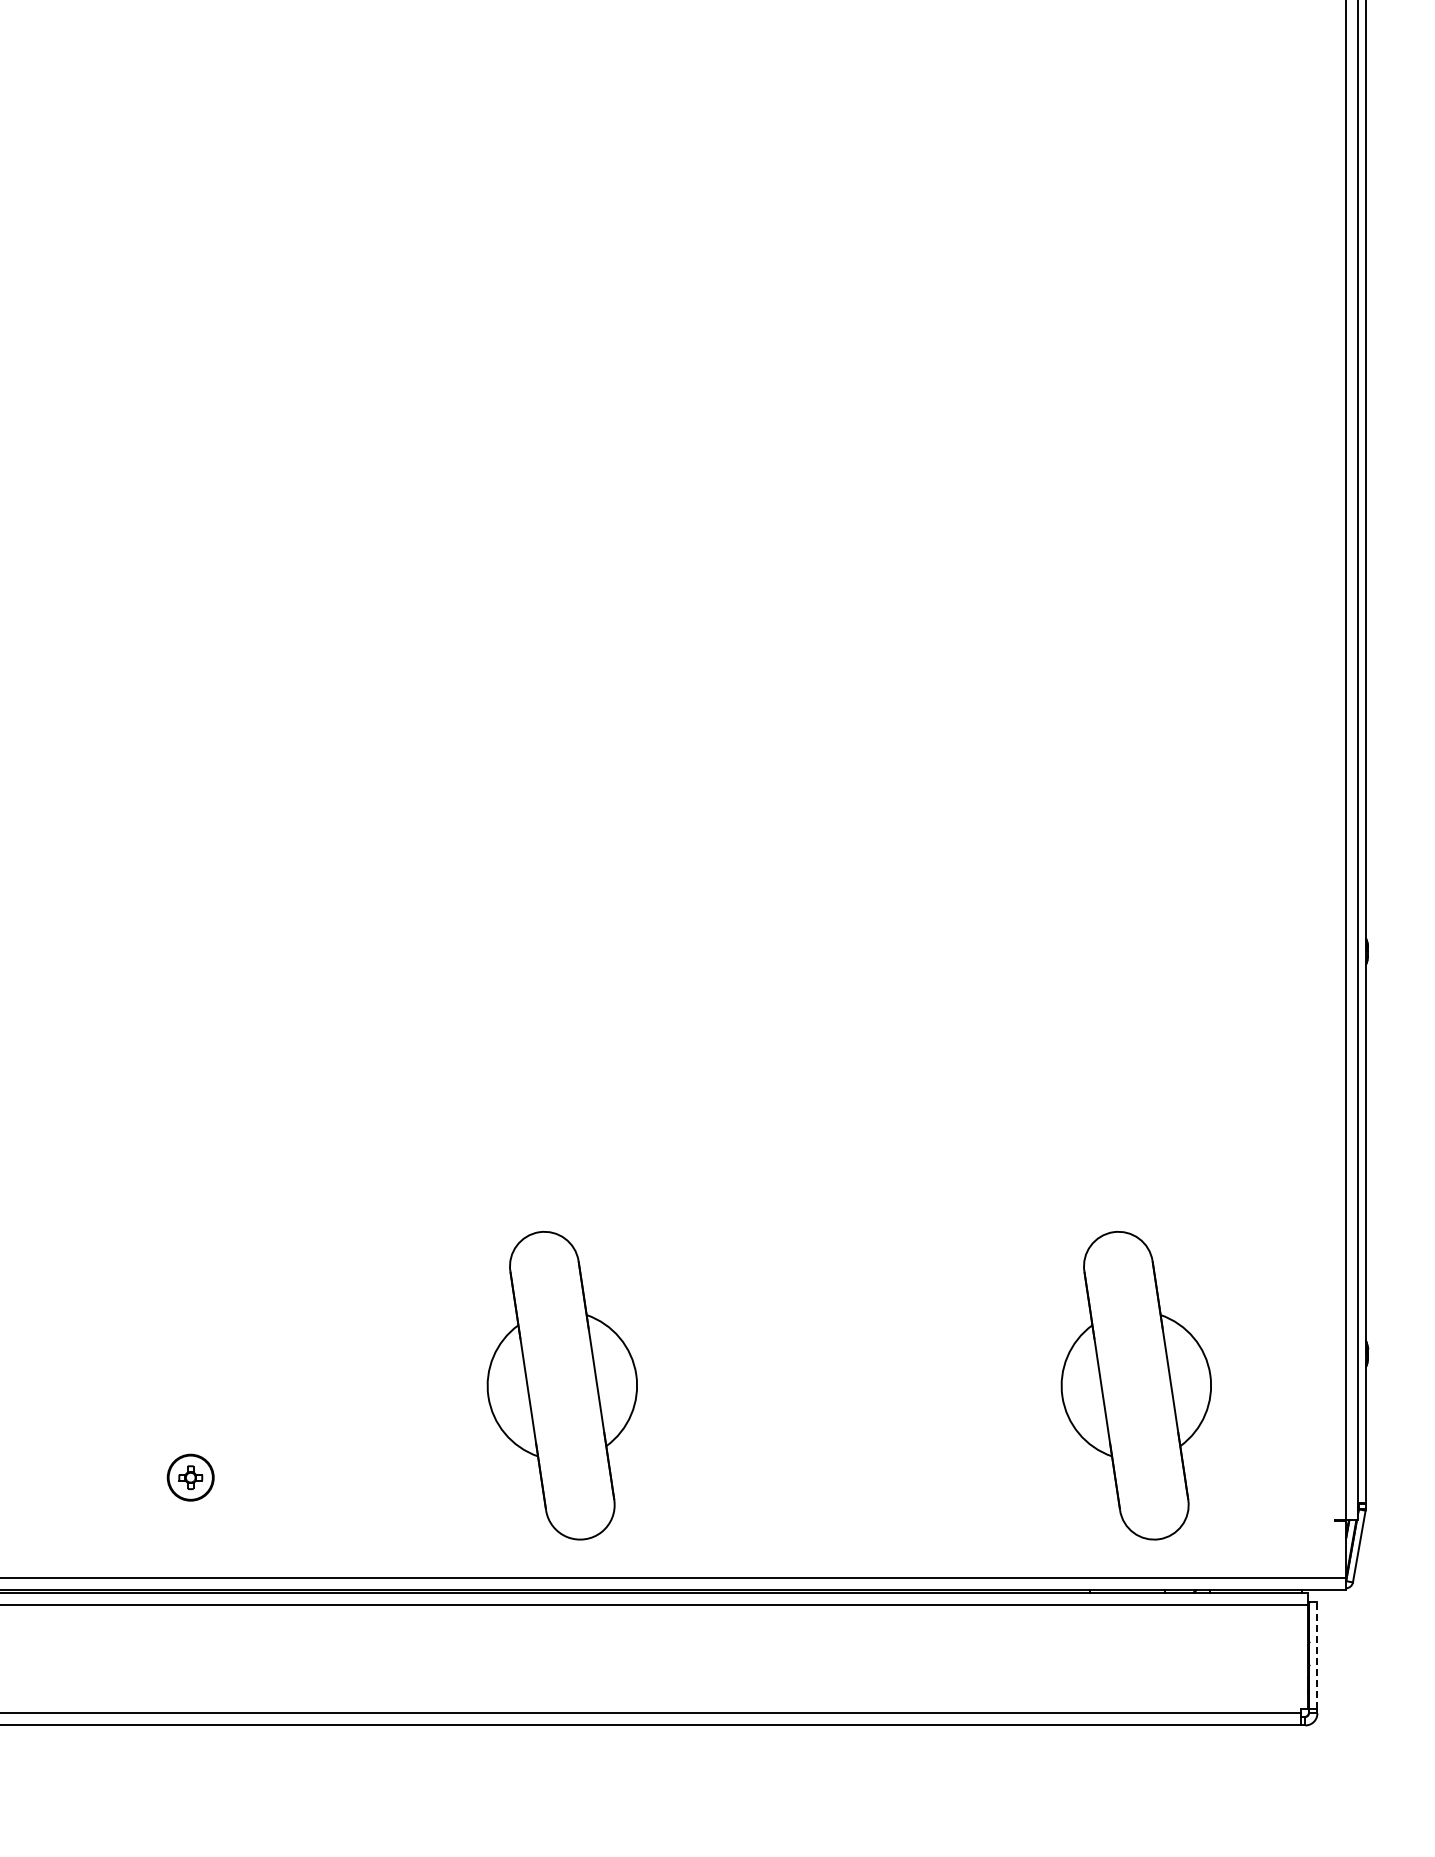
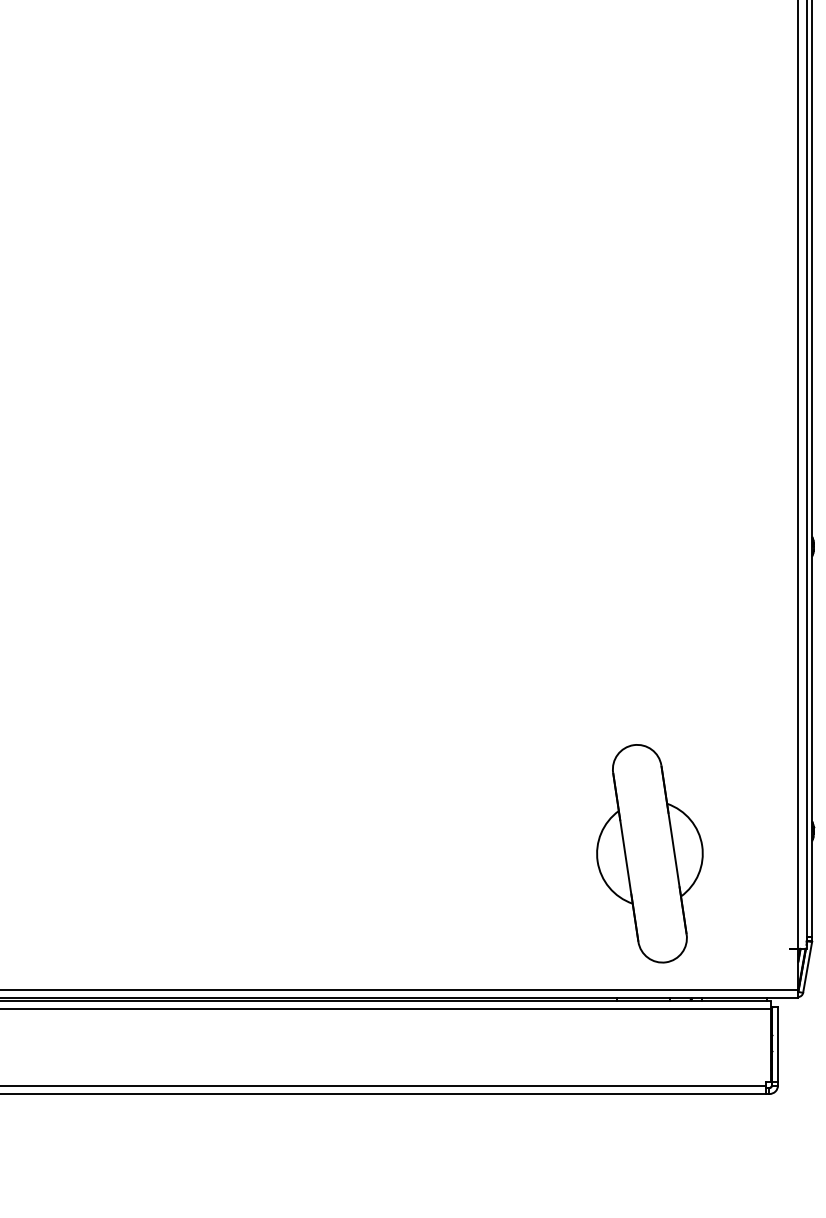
part: (561, 1385) -> (243, 853), removed
line: (1317, 1655) -> (778, 1044), dashed -> solid

